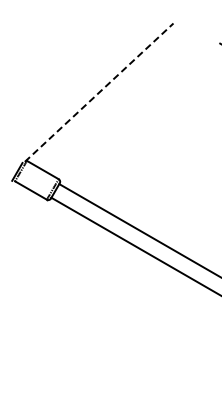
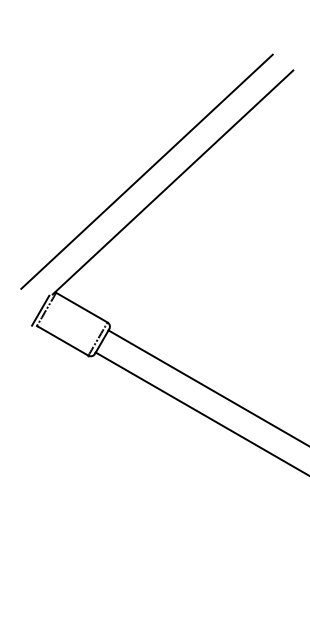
line: (82, 85) -> (146, 170), added
line: (99, 92) -> (173, 182), dashed -> solid

